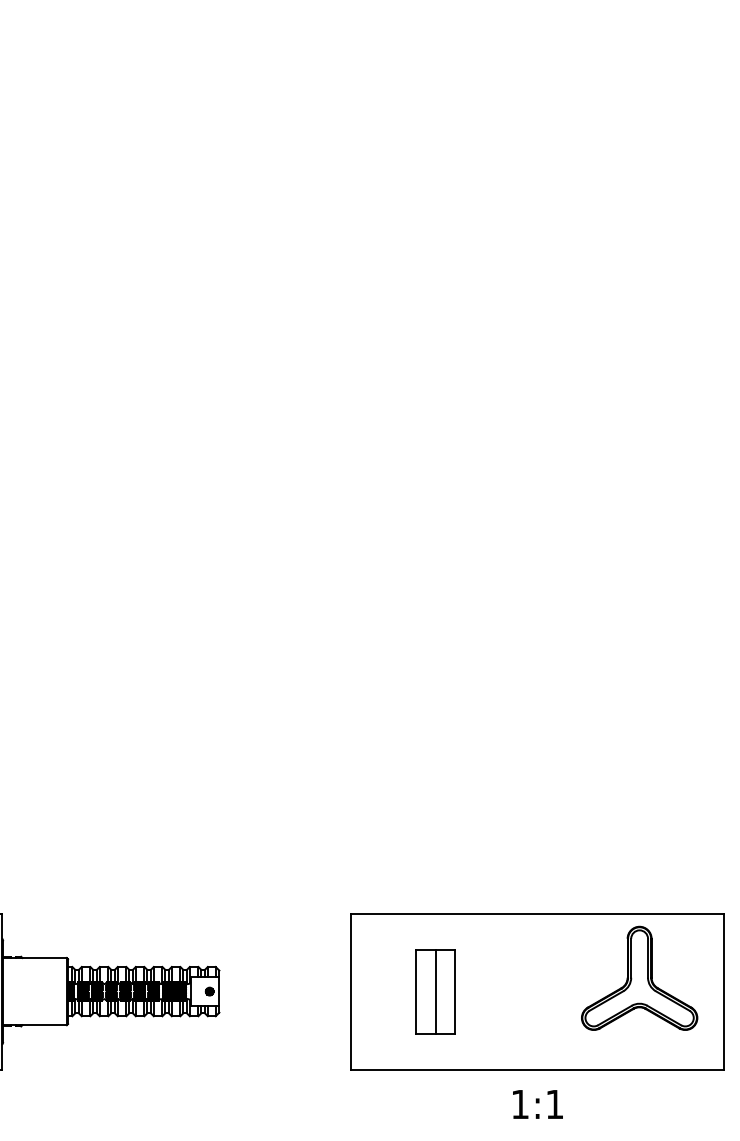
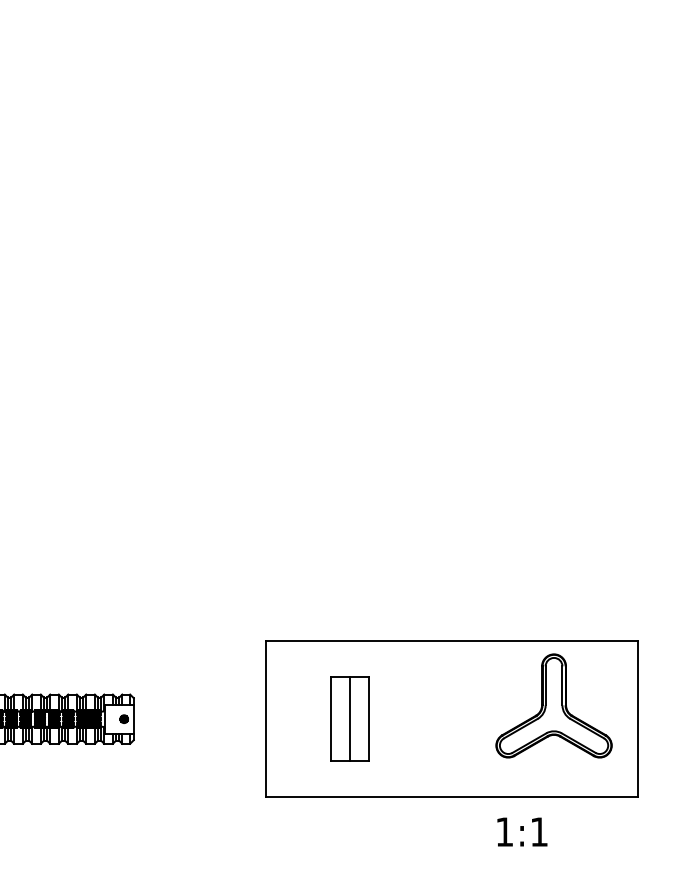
text: (537, 1104) -> (521, 832), moved

